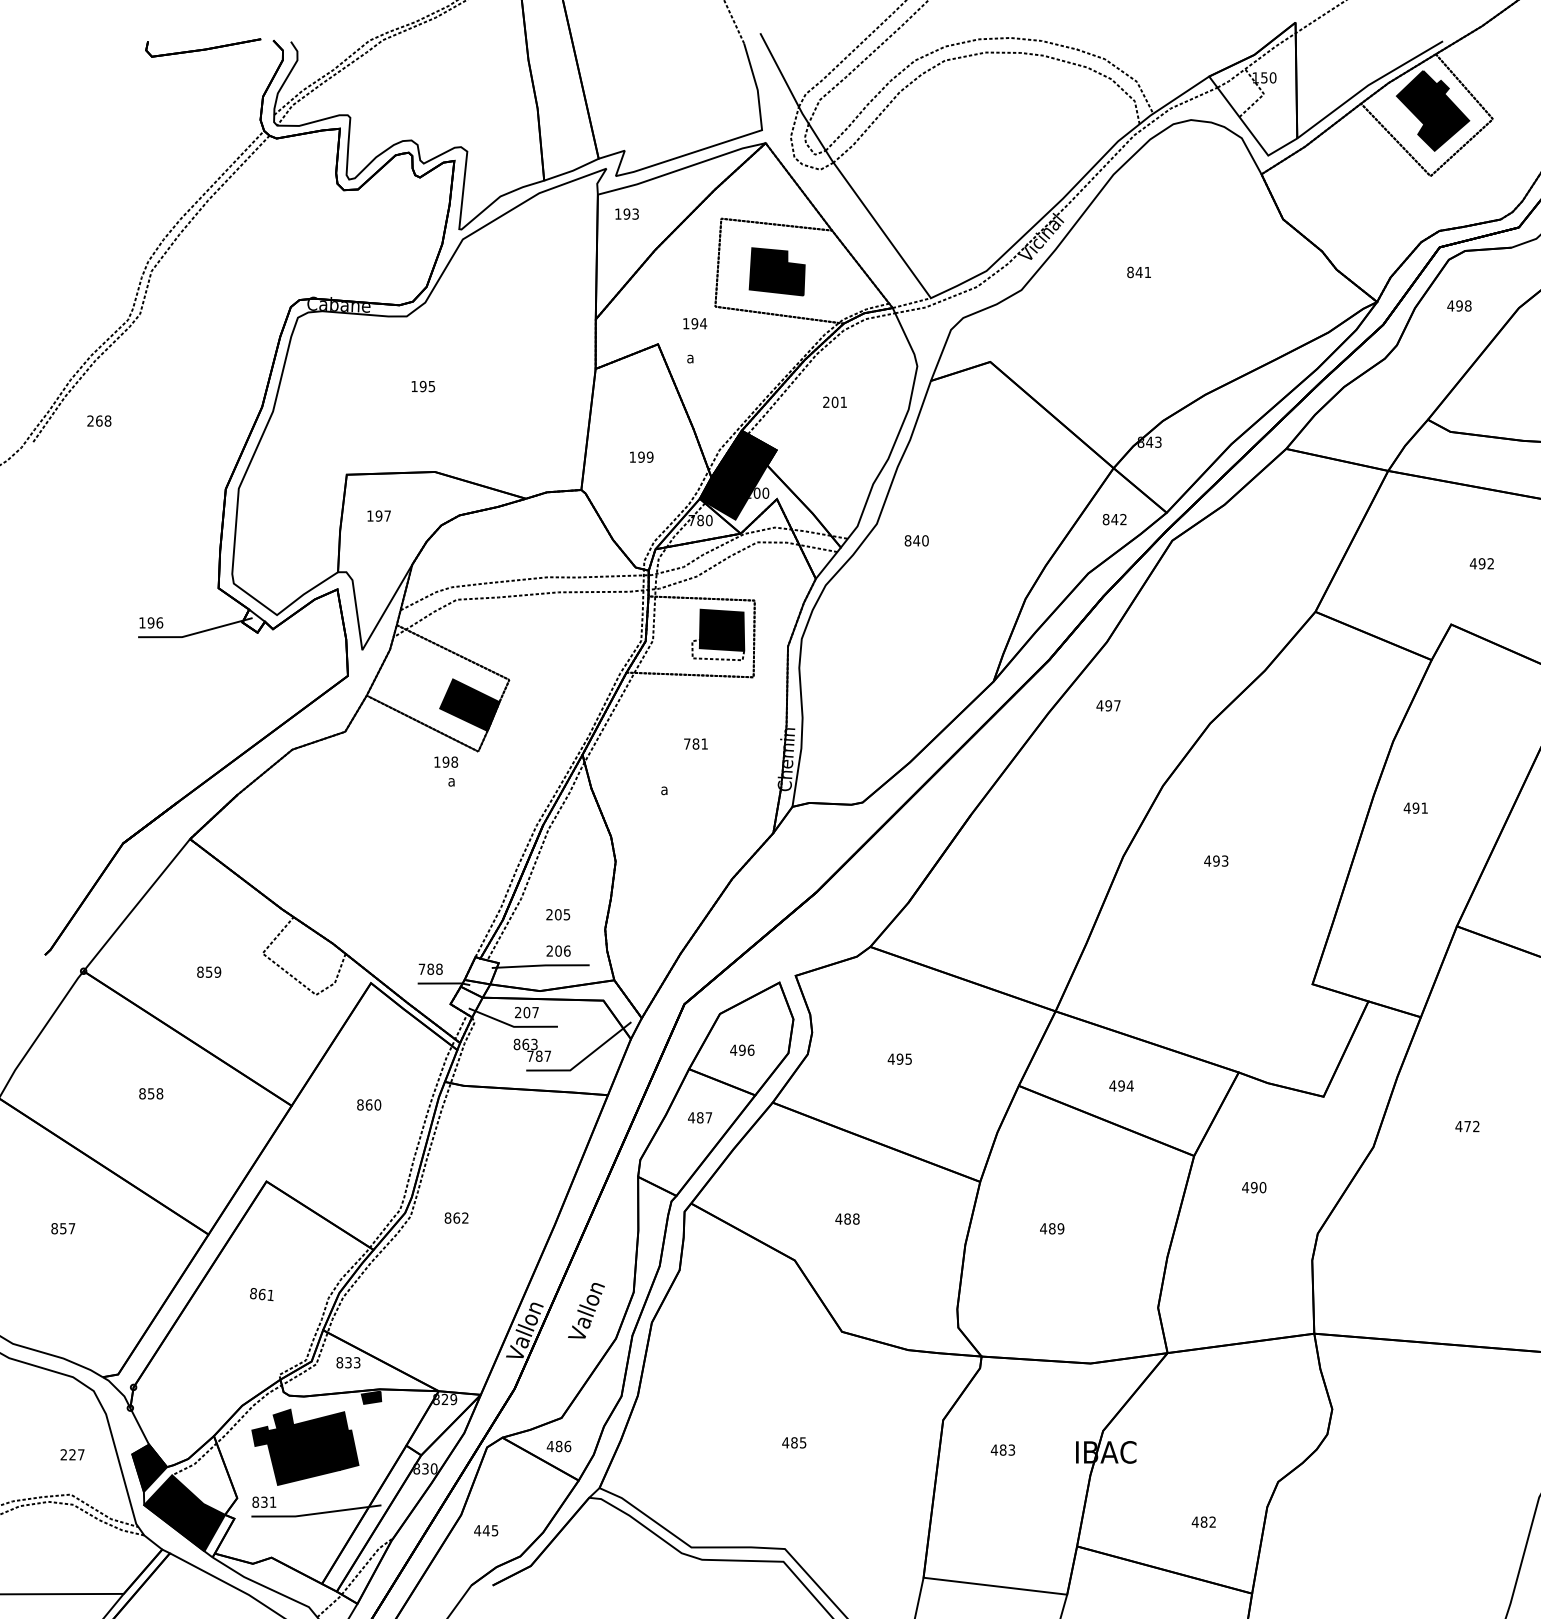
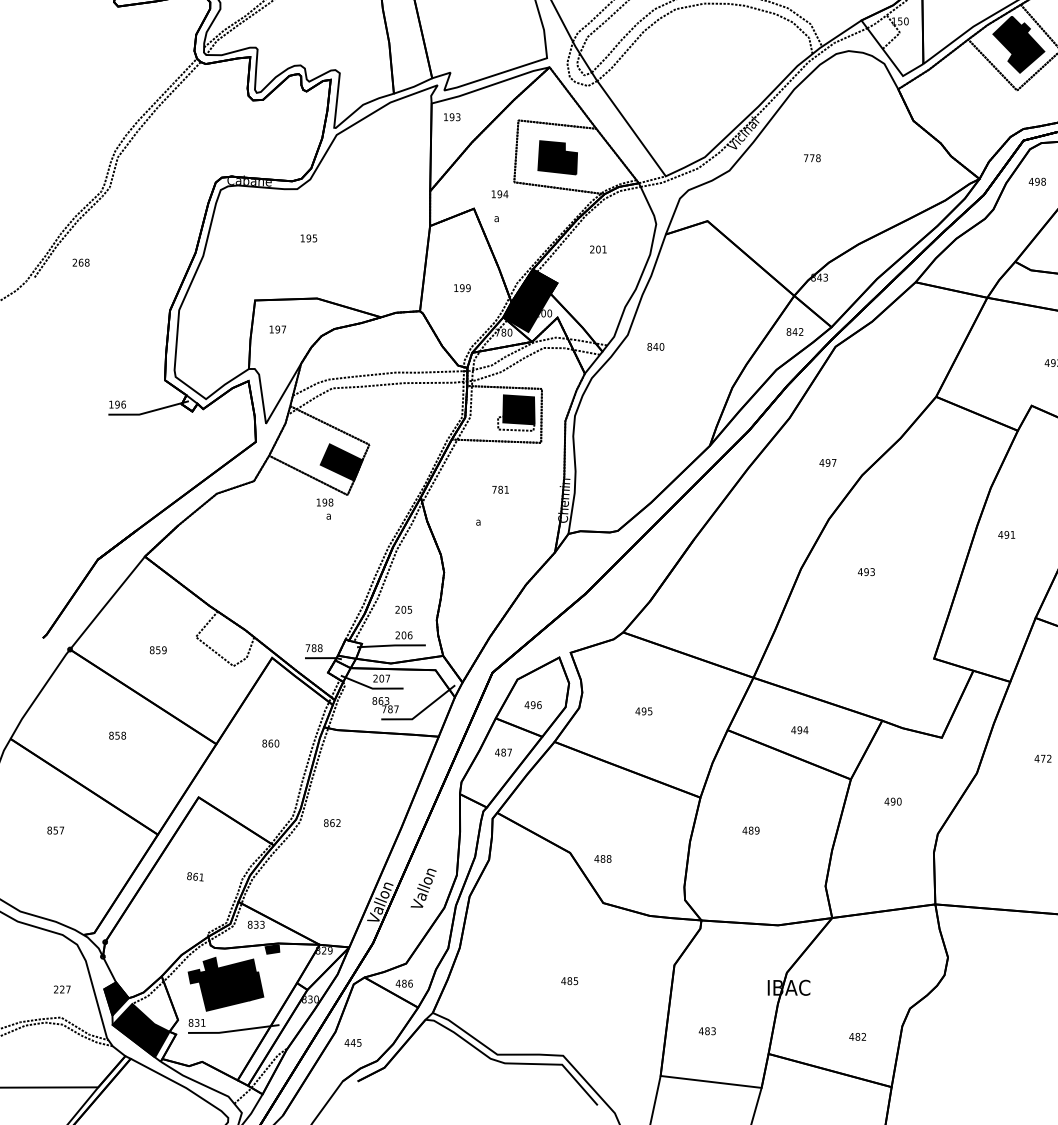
text: (1139, 272) -> (812, 158), 841 -> 778
text: (1108, 705) -> (827, 462), moved
text: (847, 1218) -> (602, 858), moved
text: (1002, 1449) -> (706, 1030), moved

